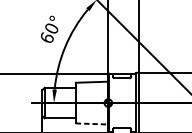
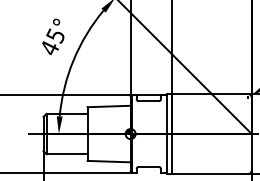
text: (49, 33) -> (52, 41), 60° -> 45°
line: (92, 123) -> (109, 161), dashed -> solid

